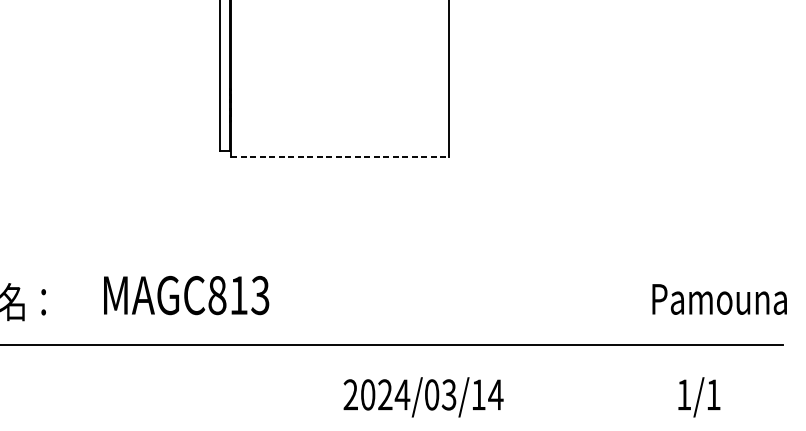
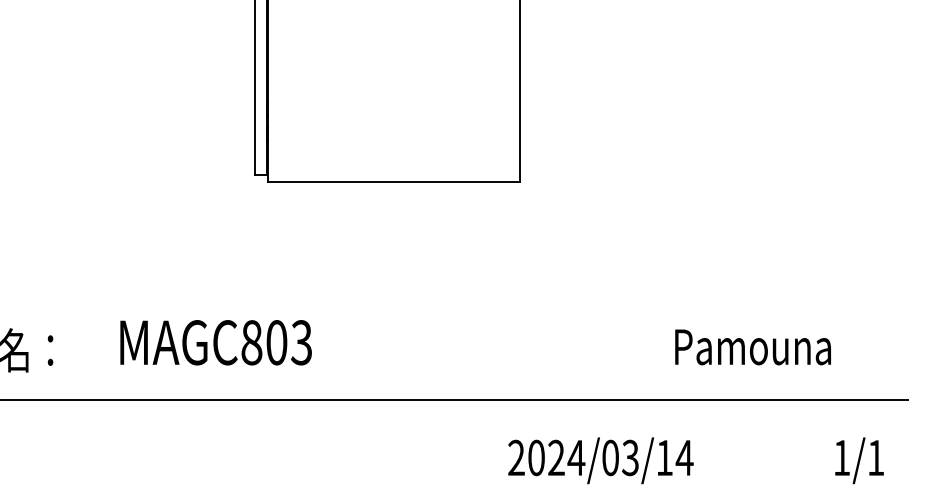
line: (339, 157) -> (393, 182), dashed -> solid
text: (238, 295) -> (276, 342), MAGC813 -> MAGC803
text: (719, 299) -> (752, 347), moved
text: (423, 397) -> (600, 460), moved
text: (699, 397) -> (859, 460), moved

